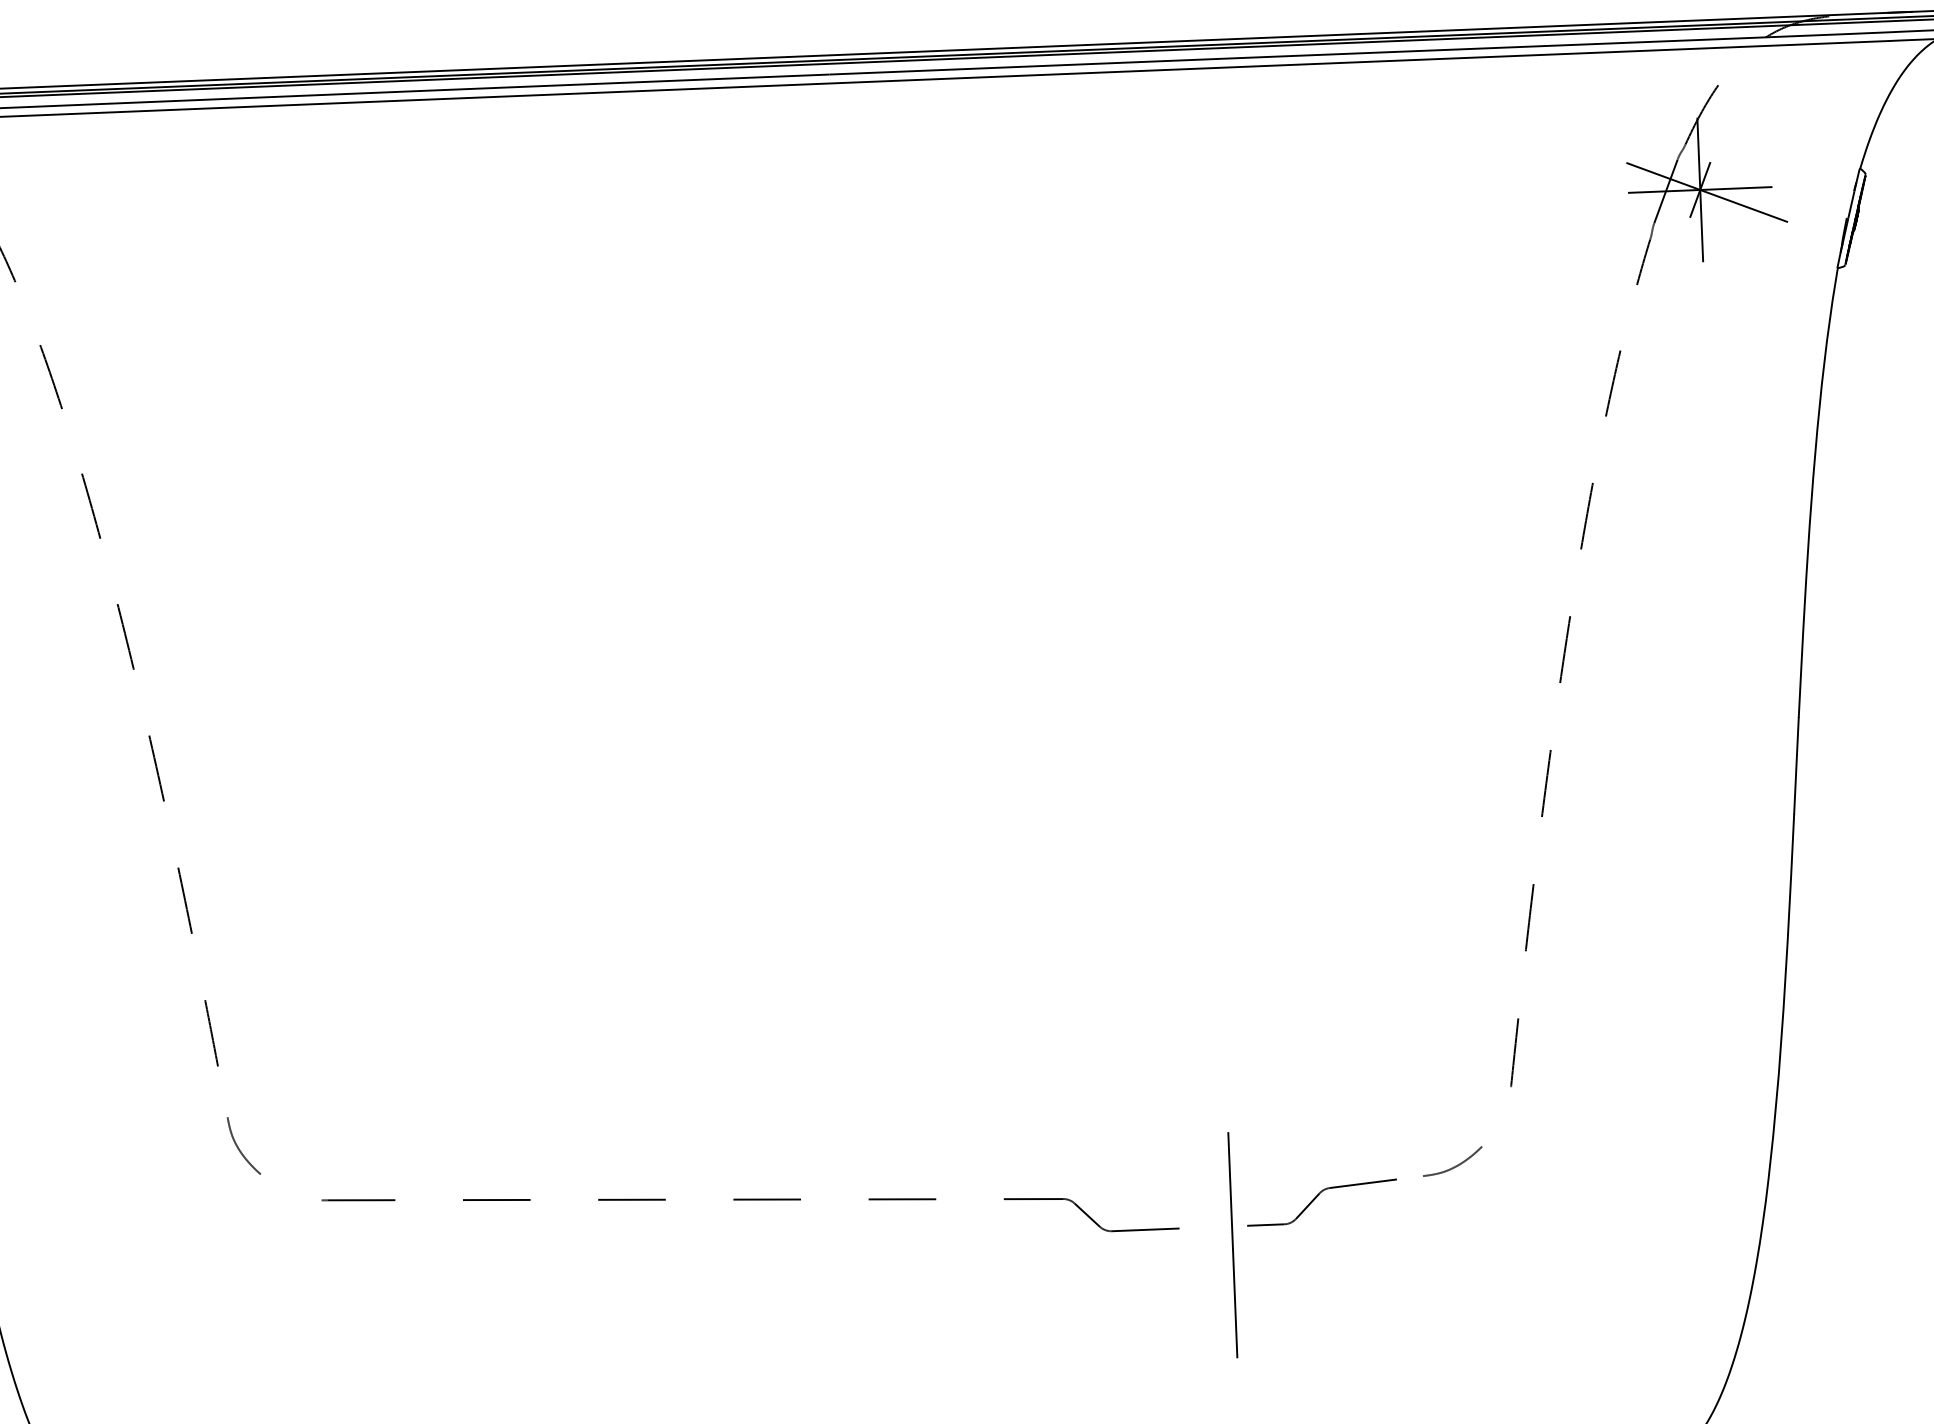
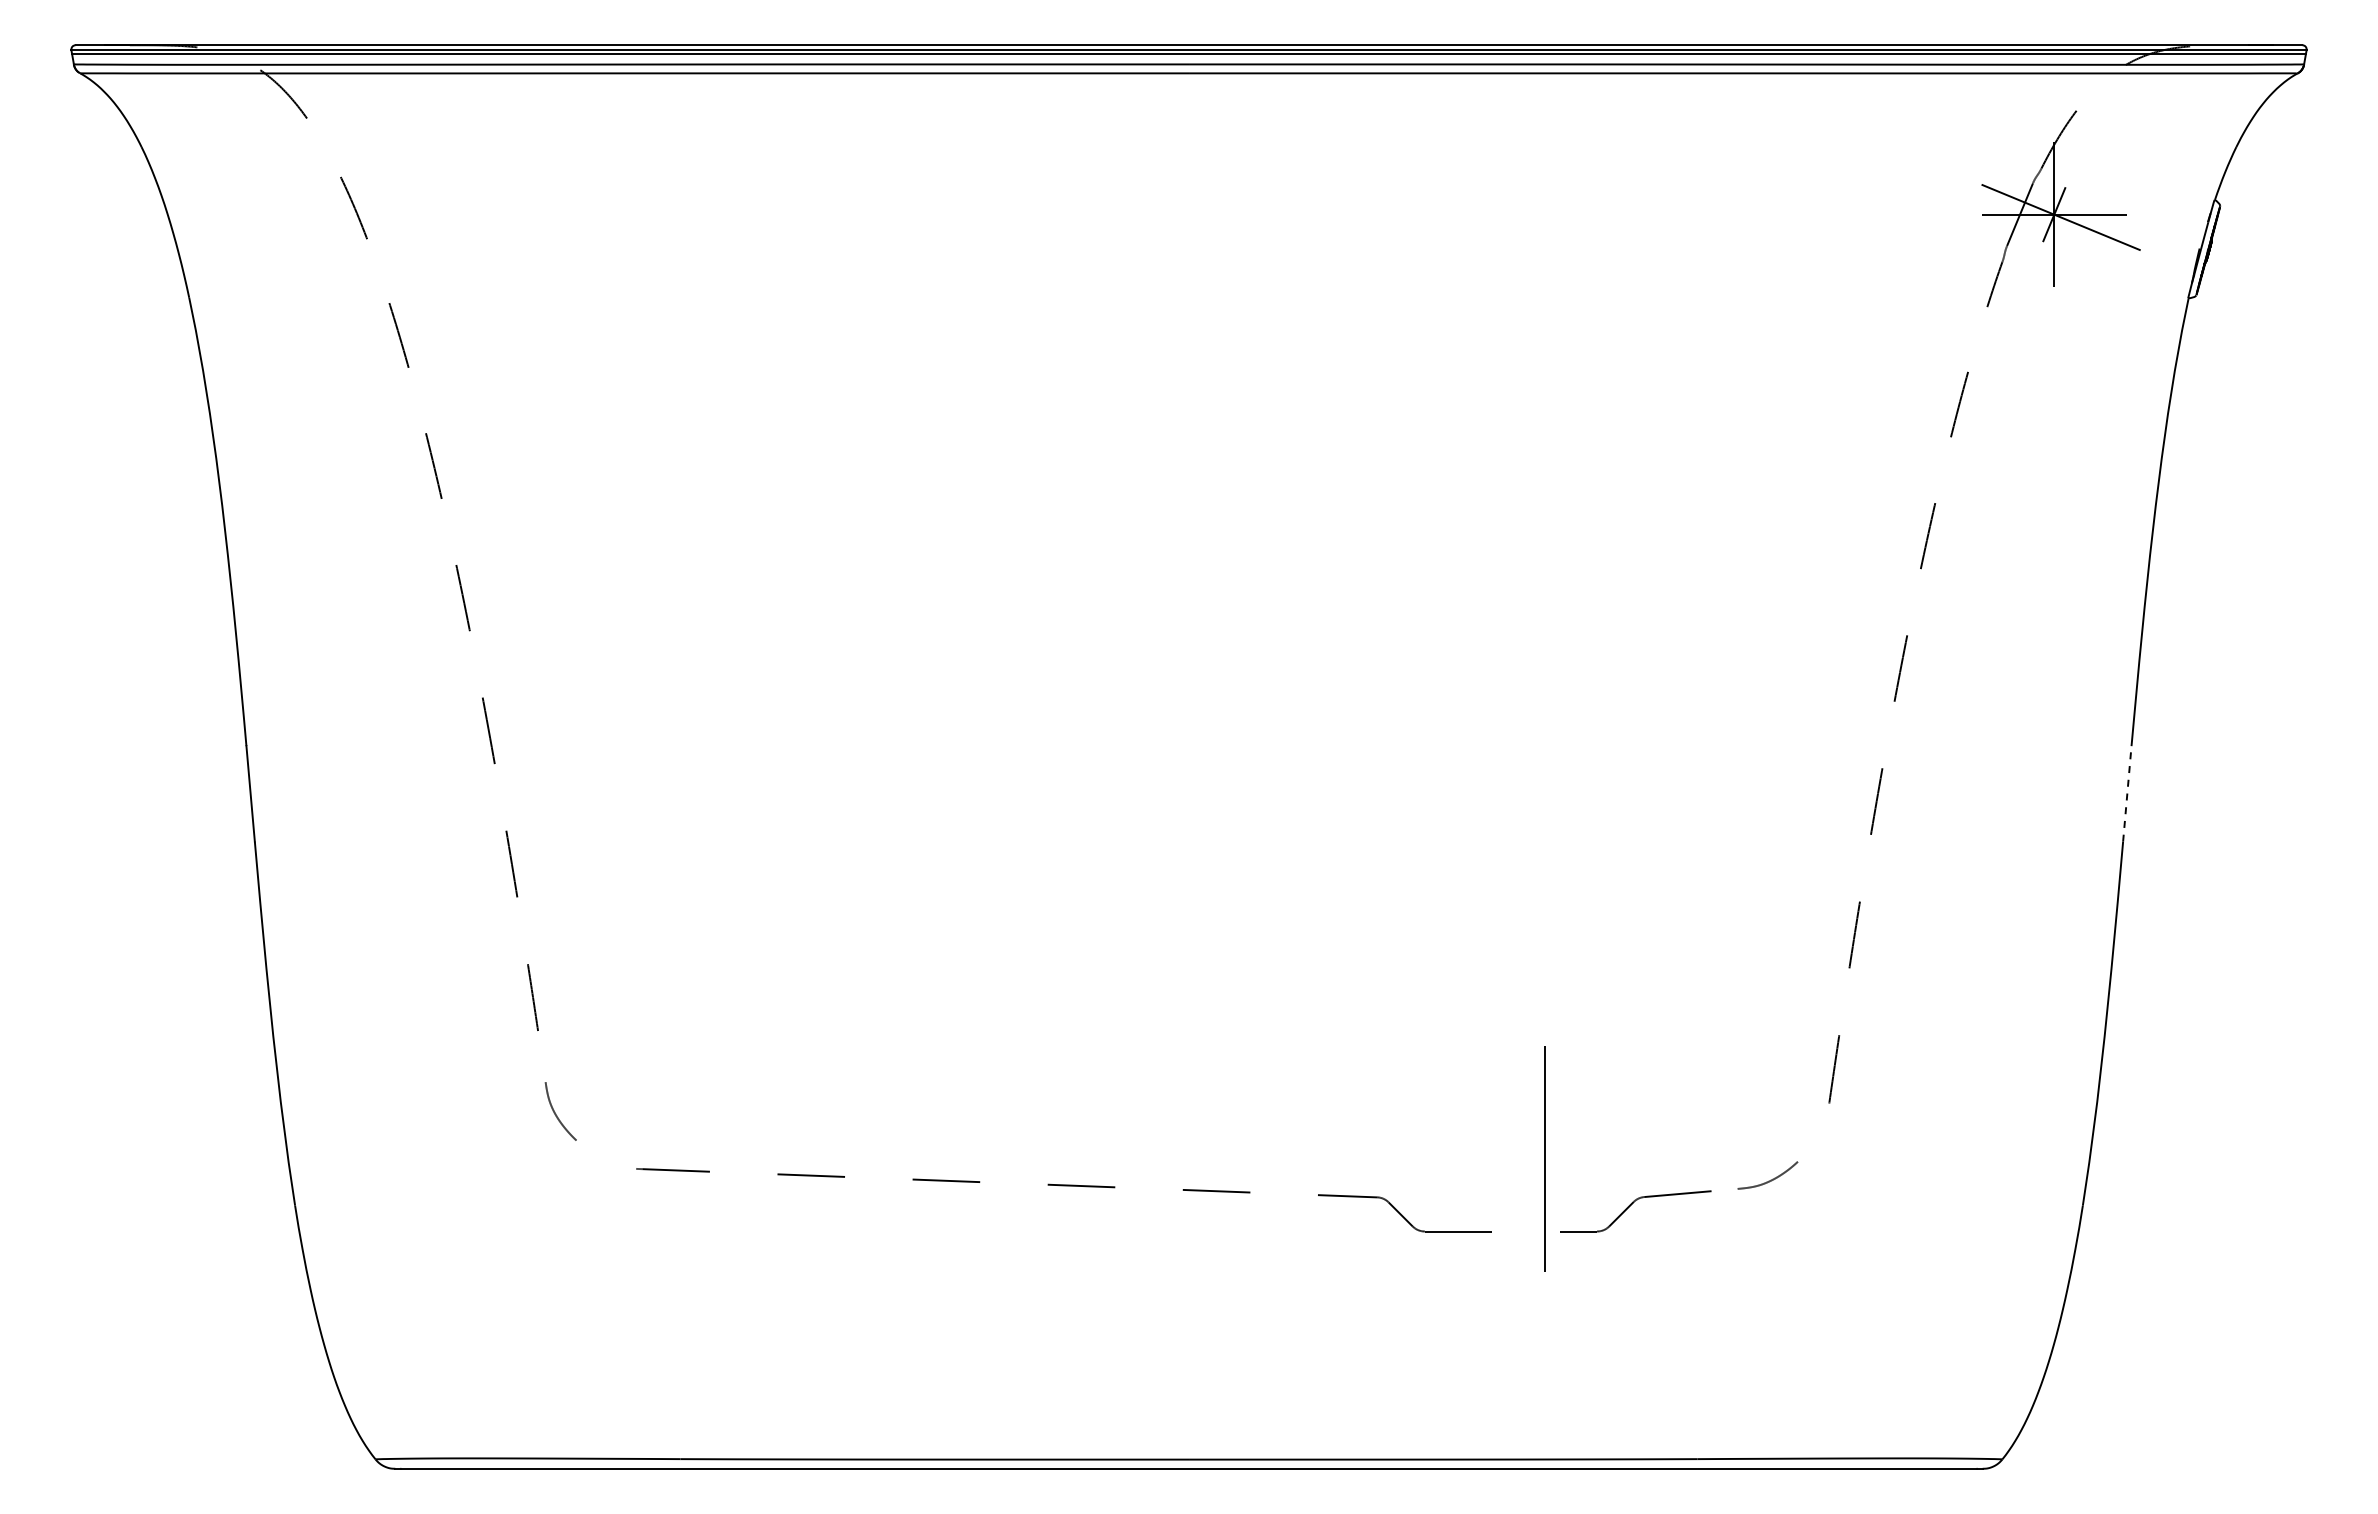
line: (1796, 765) -> (2127, 793), solid -> dashed
line: (1232, 1244) -> (1544, 1158), moved

